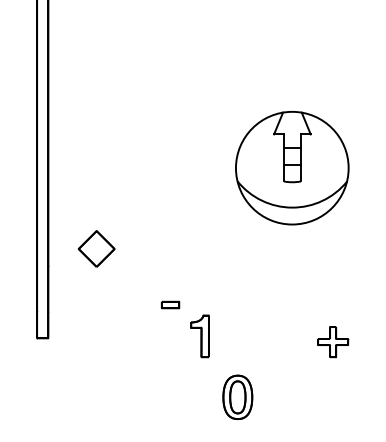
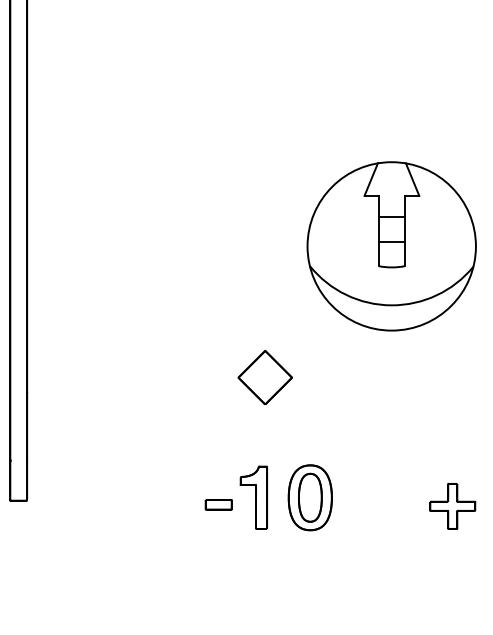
part: (96, 248) -> (264, 376), moved
part: (170, 304) -> (218, 503), moved
part: (237, 396) -> (309, 496), moved

